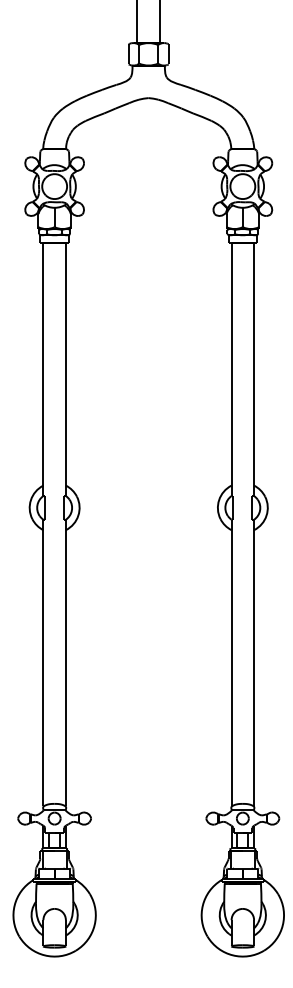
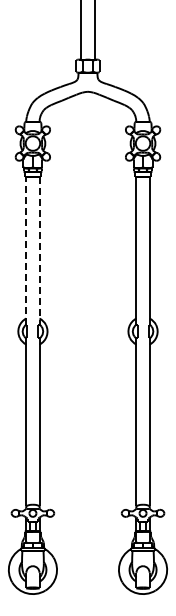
line: (43, 369) -> (26, 250), solid -> dashed
line: (65, 369) -> (39, 250), solid -> dashed

